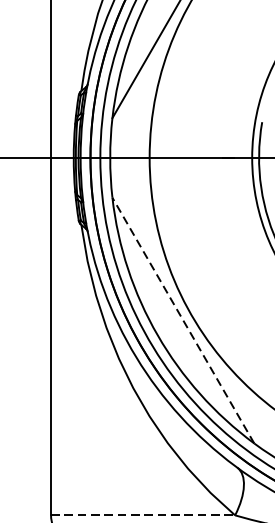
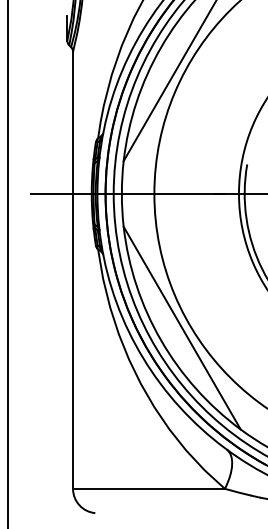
line: (182, 319) -> (181, 327), dashed -> solid
line: (142, 514) -> (148, 488), dashed -> solid

